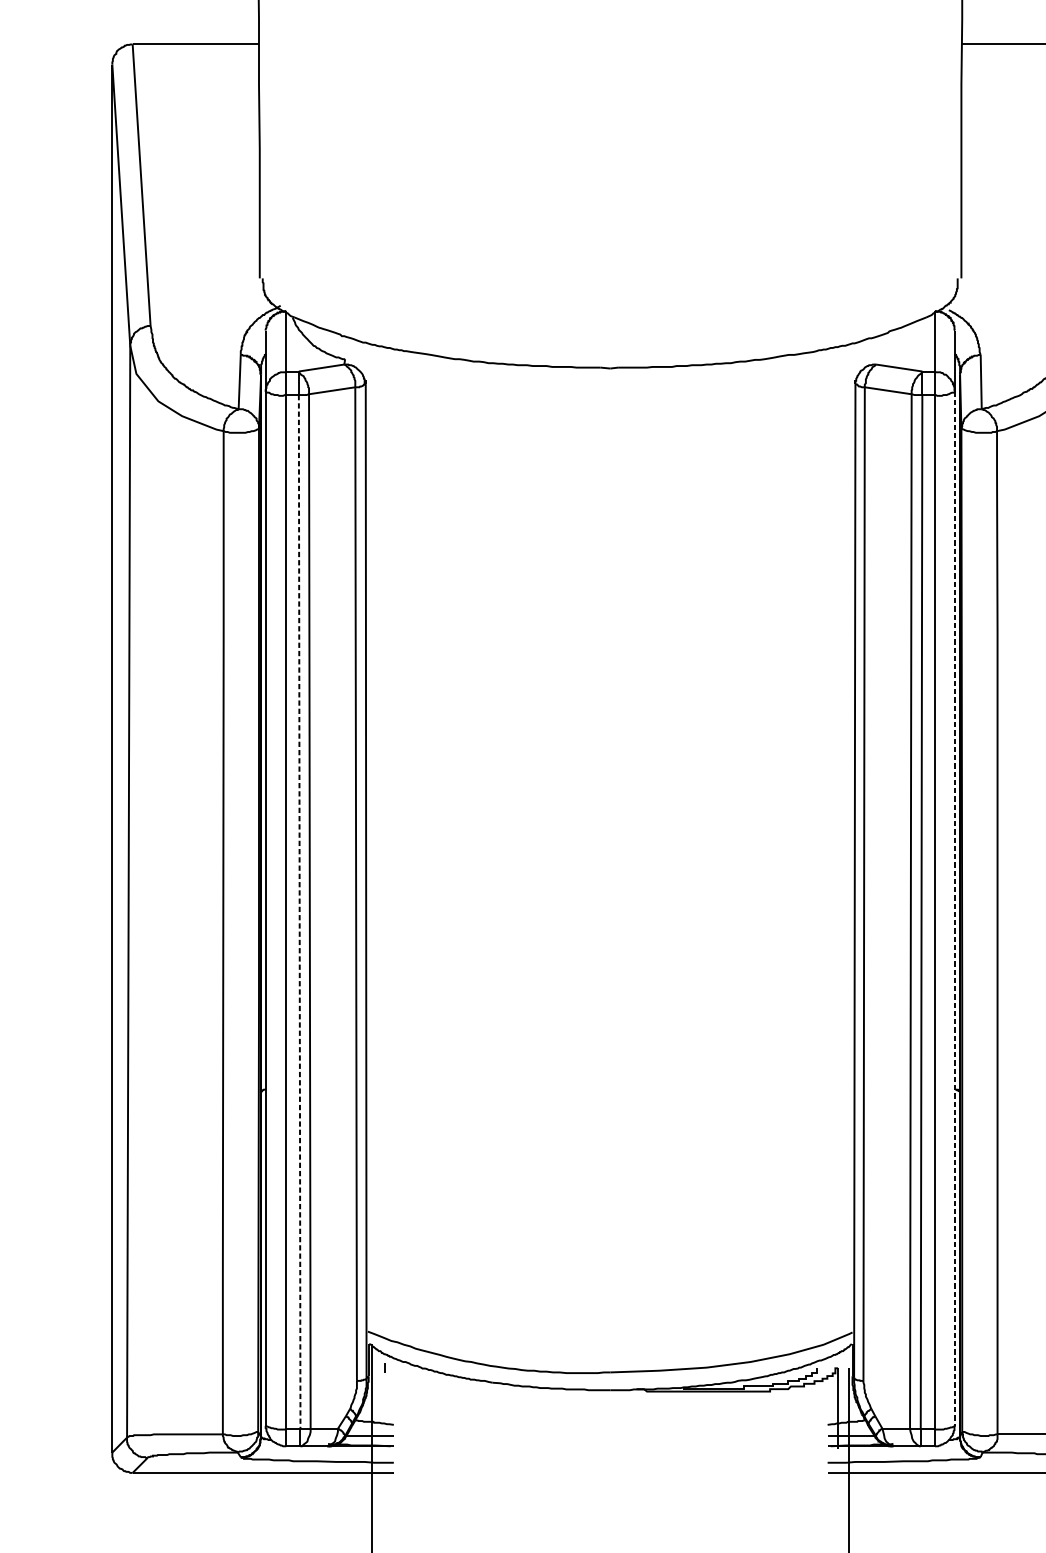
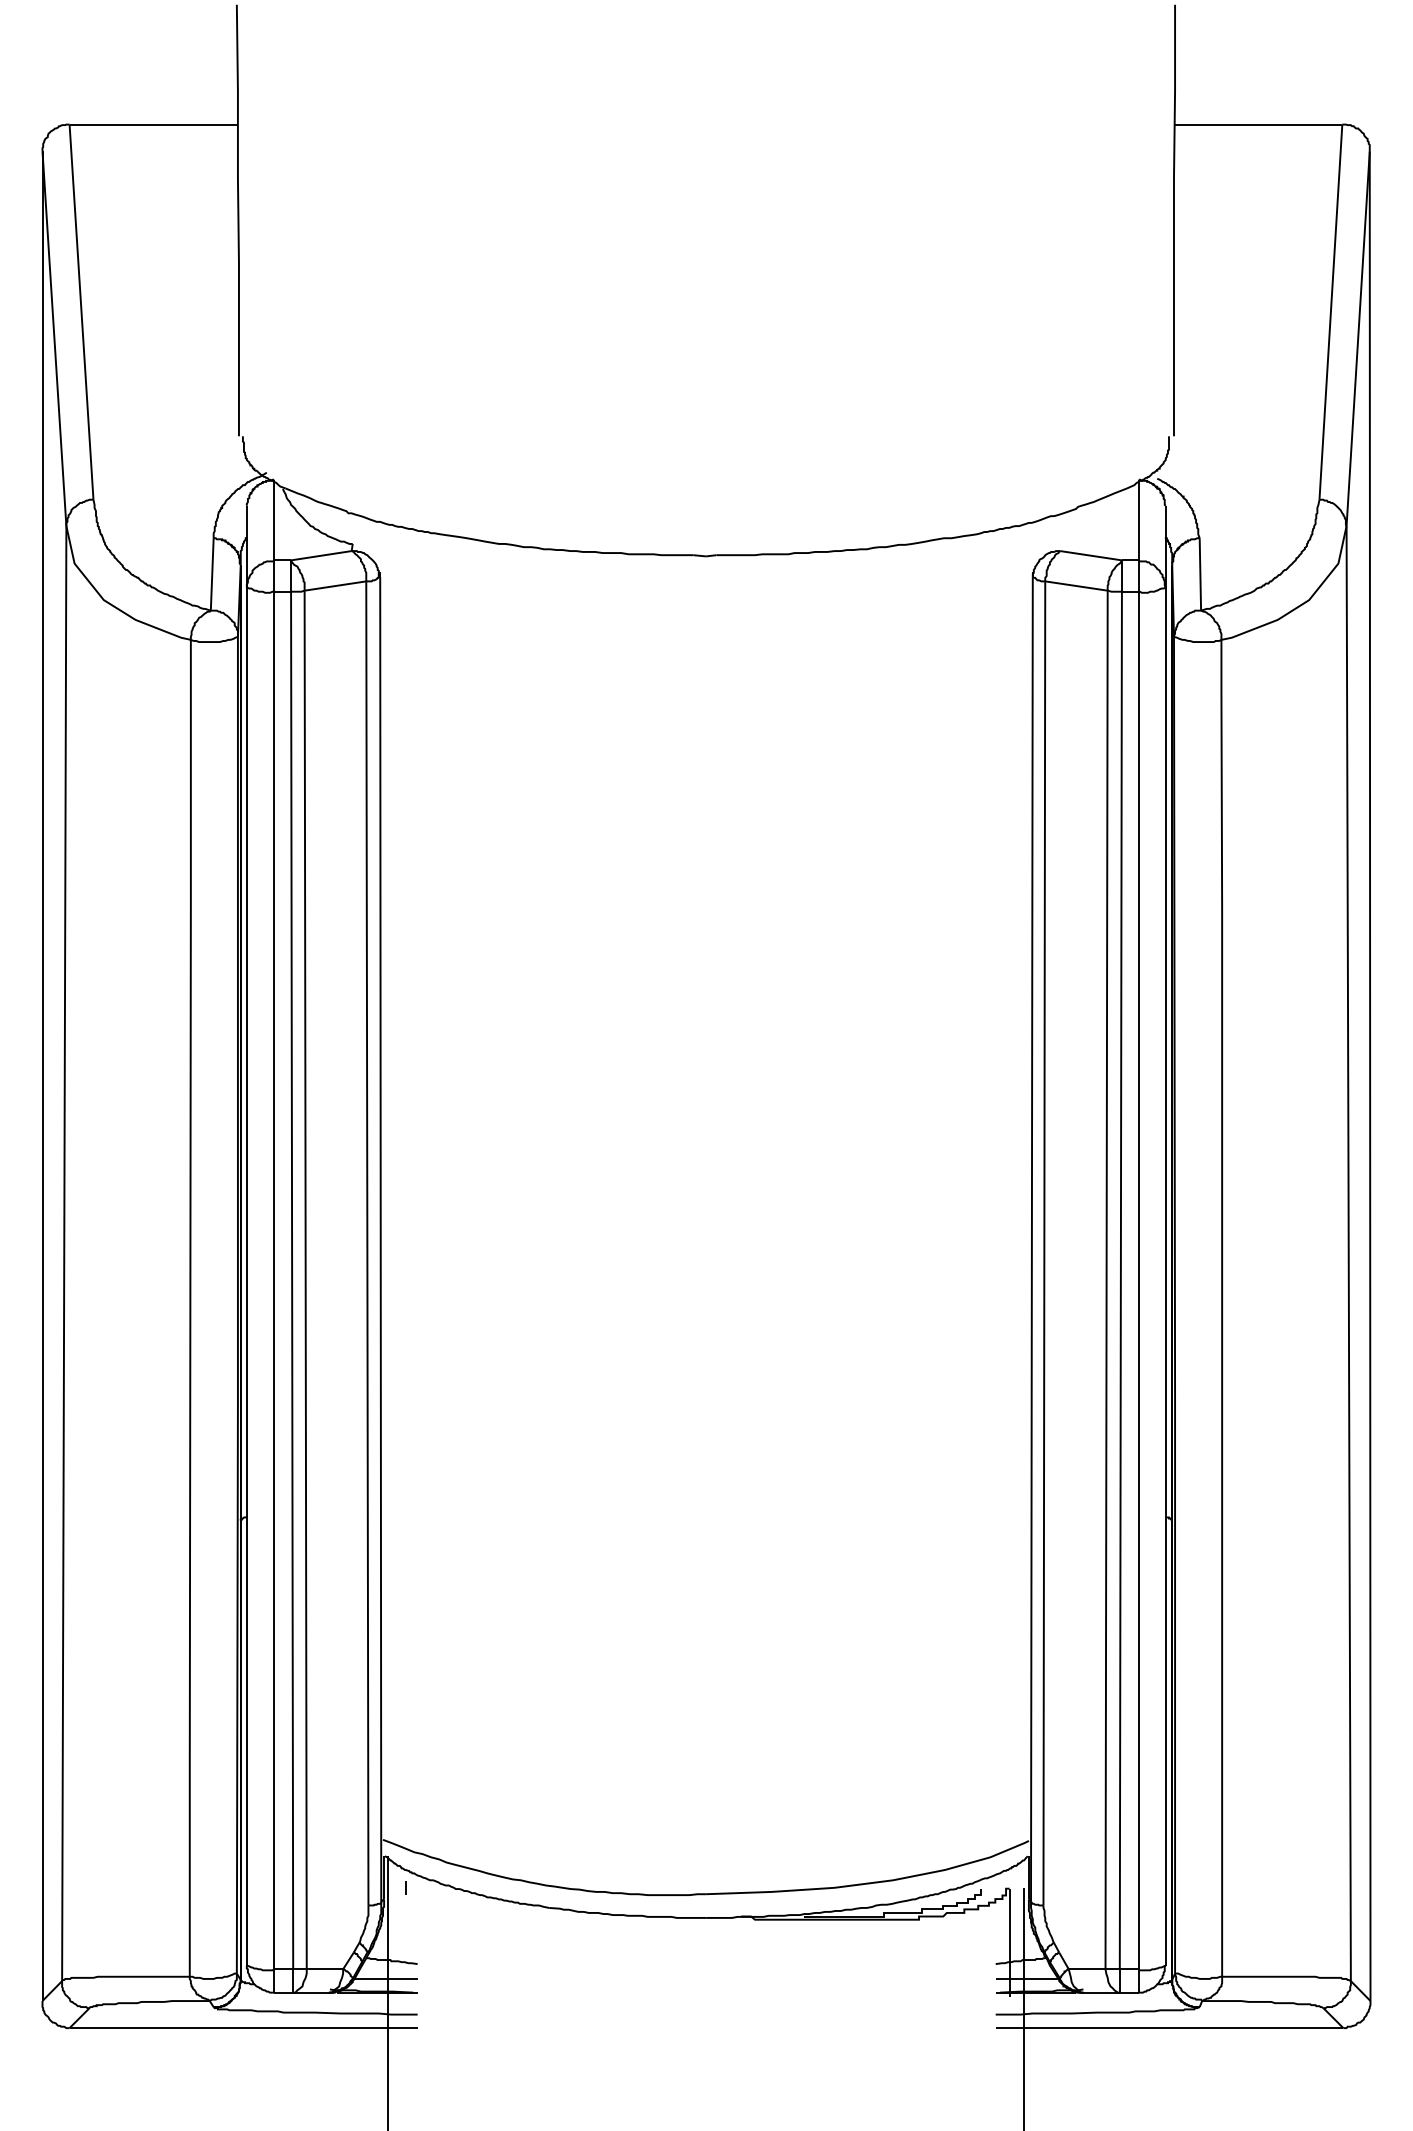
line: (955, 909) -> (1165, 1277), dashed -> solid
line: (299, 911) -> (292, 1280), dashed -> solid

